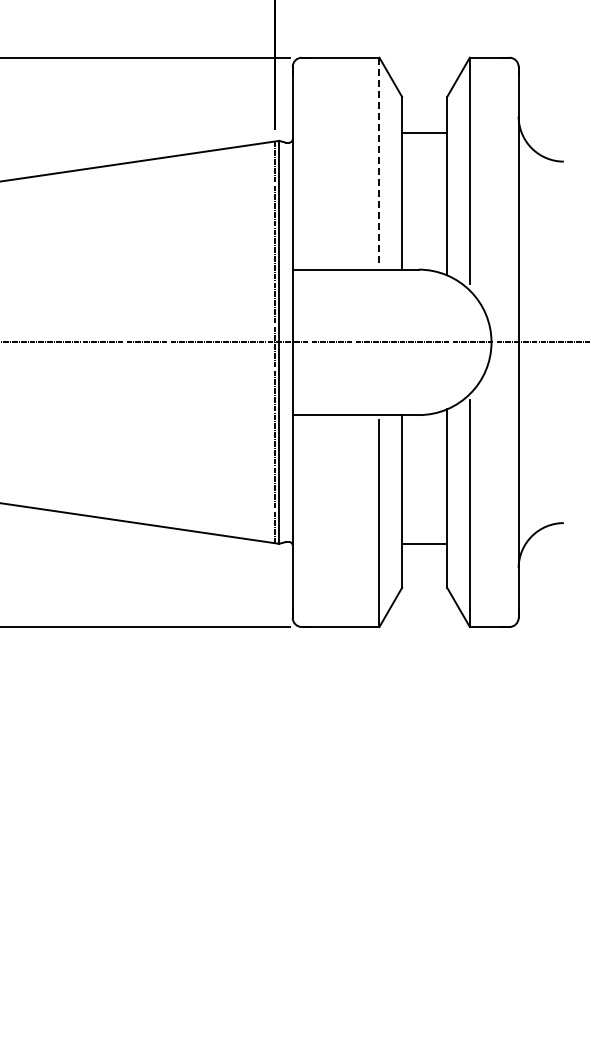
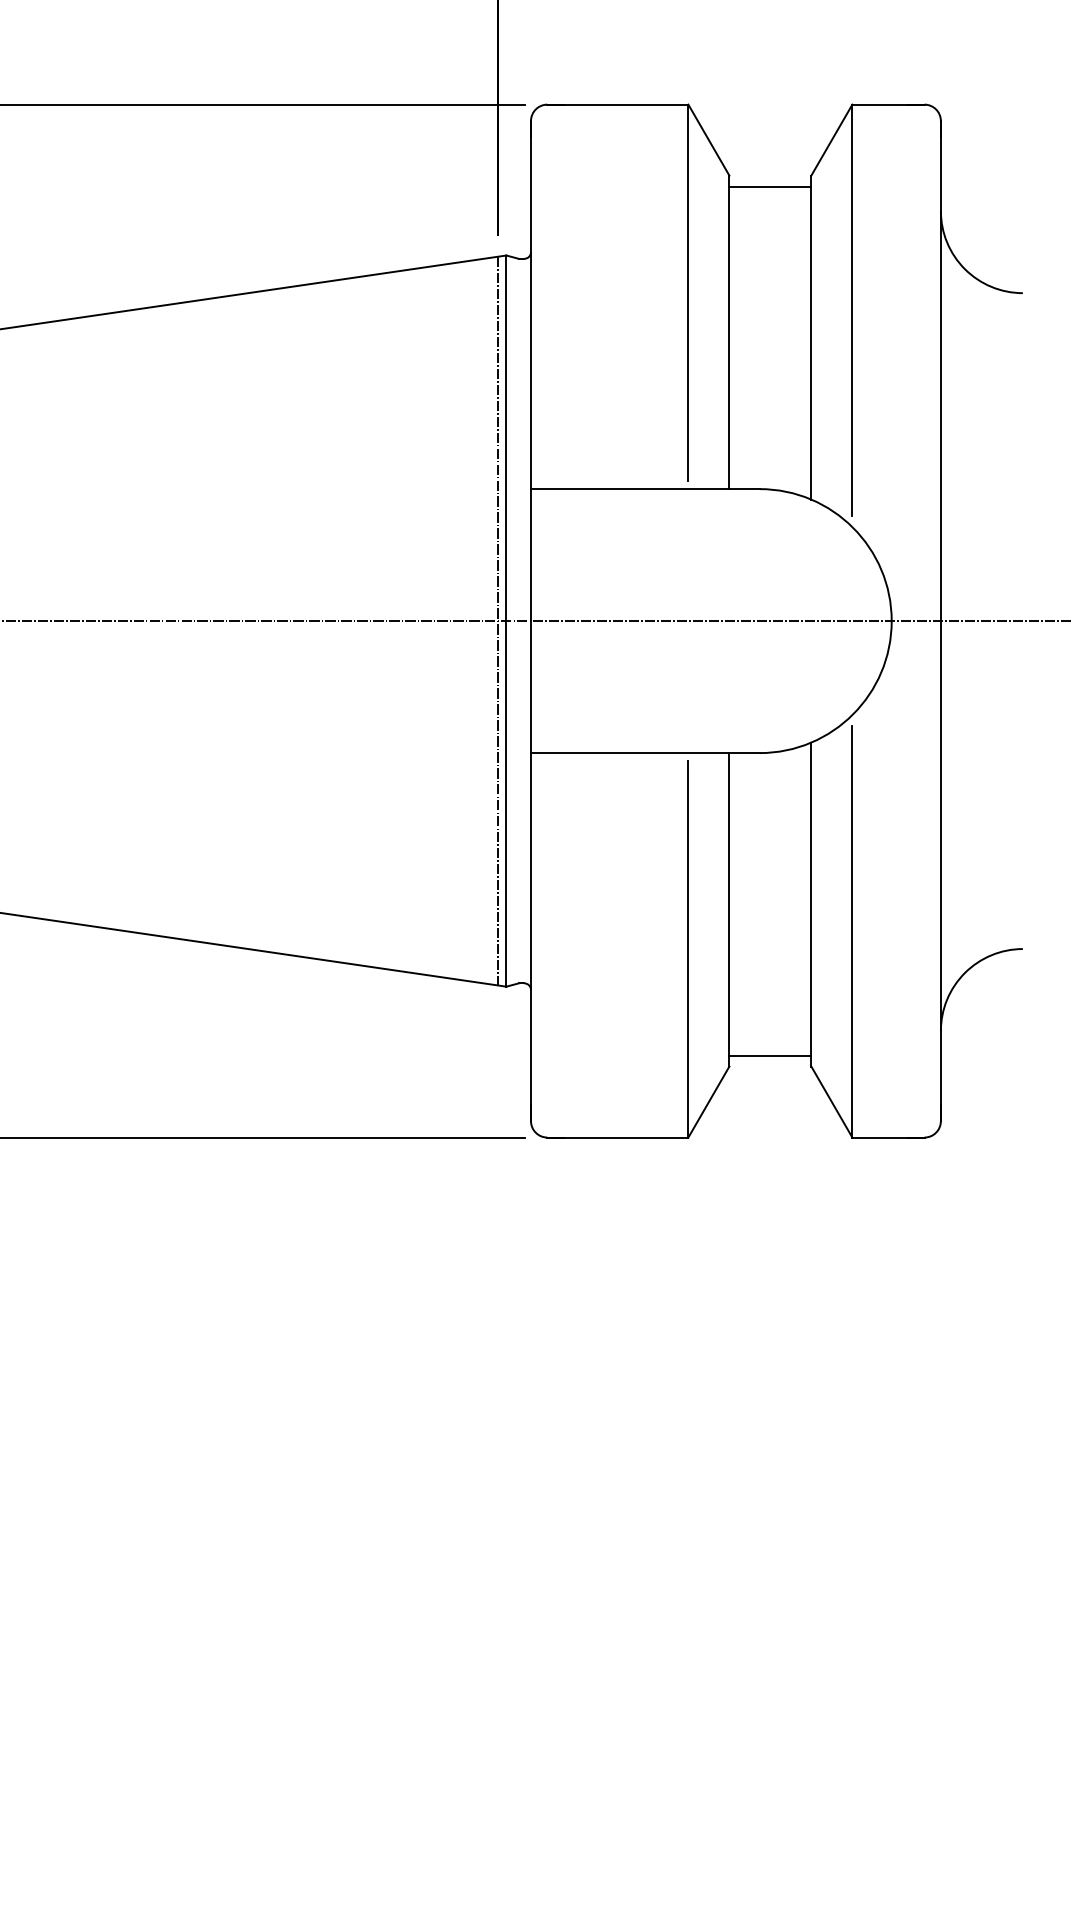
line: (424, 132) -> (770, 185), moved
line: (379, 161) -> (688, 292), dashed -> solid
line: (424, 543) -> (770, 1055), moved

